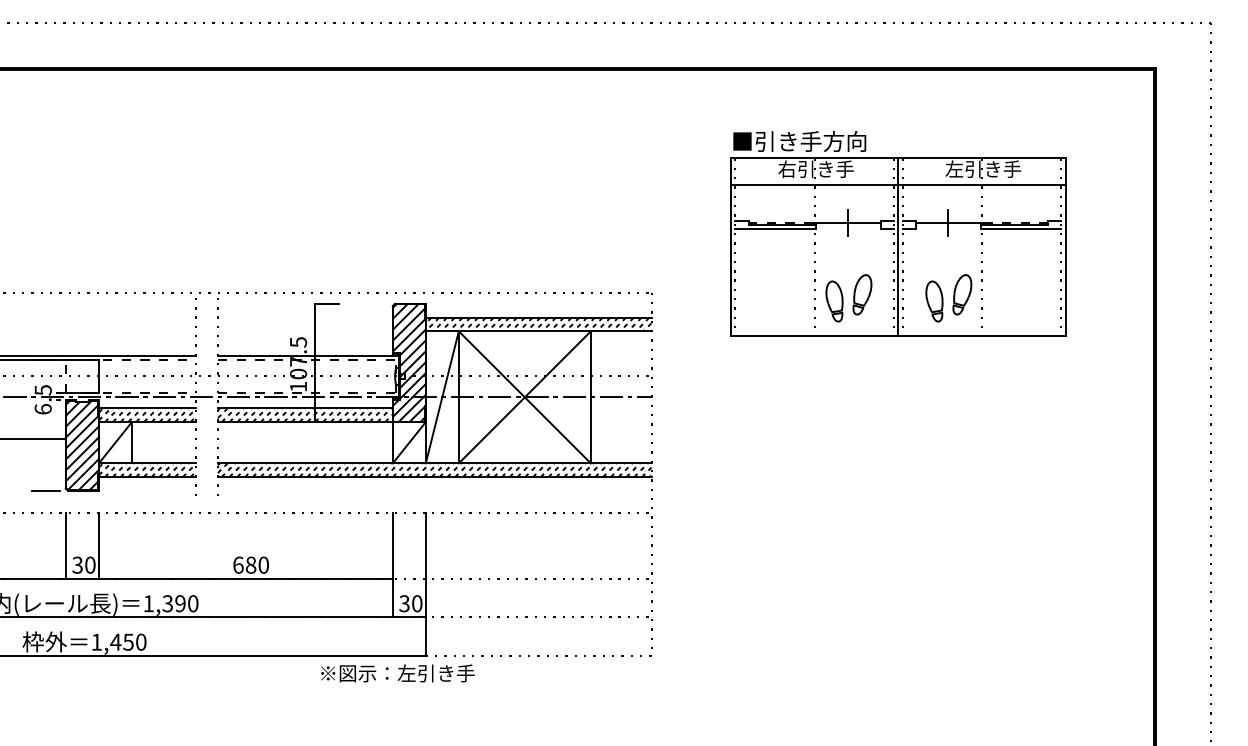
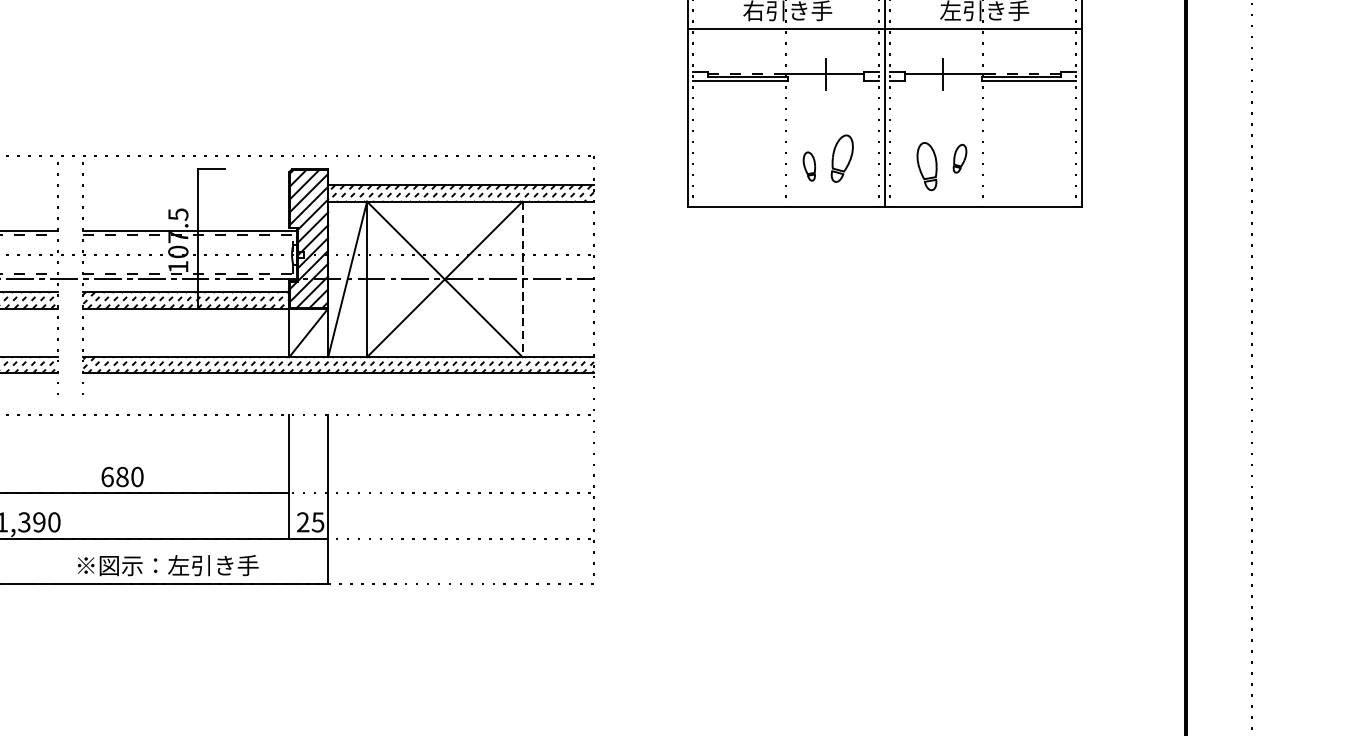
part: (962, 294) -> (960, 158), size x0.6
part: (834, 301) -> (809, 166), size x0.6
line: (590, 397) -> (522, 279), solid -> dashed
text: (410, 603) -> (310, 522), 30 -> 25
text: (397, 673) -> (167, 565), moved

